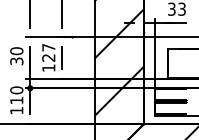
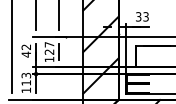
text: (17, 55) -> (26, 50), 30 -> 42
text: (17, 90) -> (26, 75), 110 -> 113

